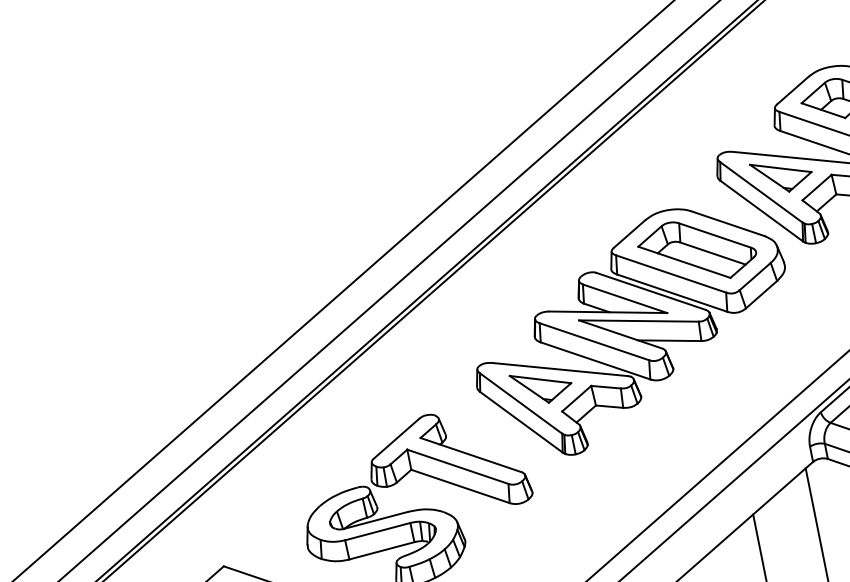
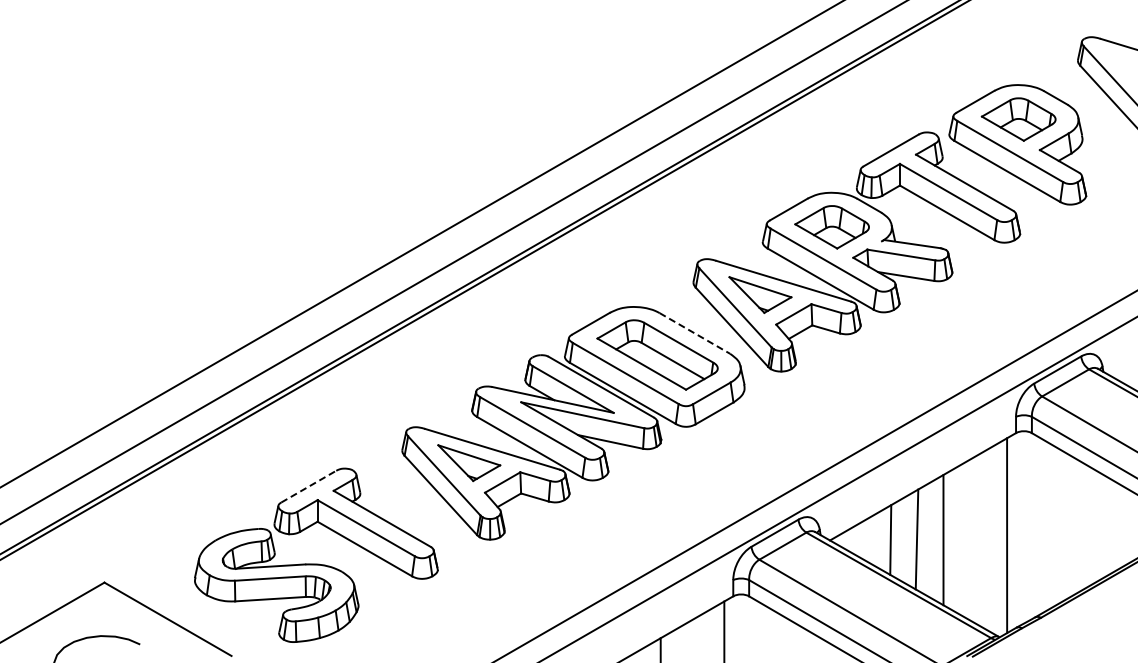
line: (727, 223) -> (694, 333), solid -> dashed
line: (396, 438) -> (308, 486), solid -> dashed

